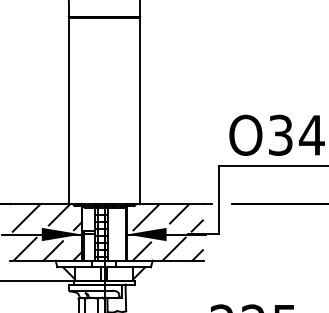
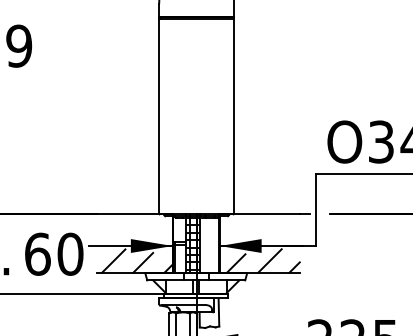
hatch: (45, 217) -> (134, 228), removed
hatch: (164, 217) -> (259, 228), removed

